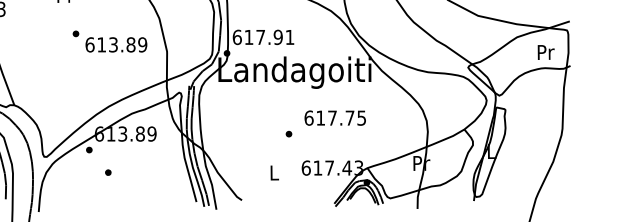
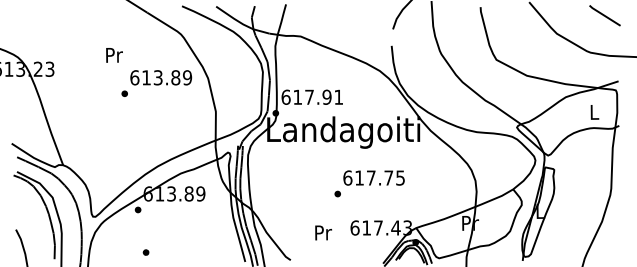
text: (116, 44) -> (161, 77), moved
text: (545, 52) -> (594, 112), Pr -> L
text: (334, 117) -> (373, 177), moved
part: (107, 172) -> (145, 252), moved
text: (274, 172) -> (323, 232), L -> Pr

